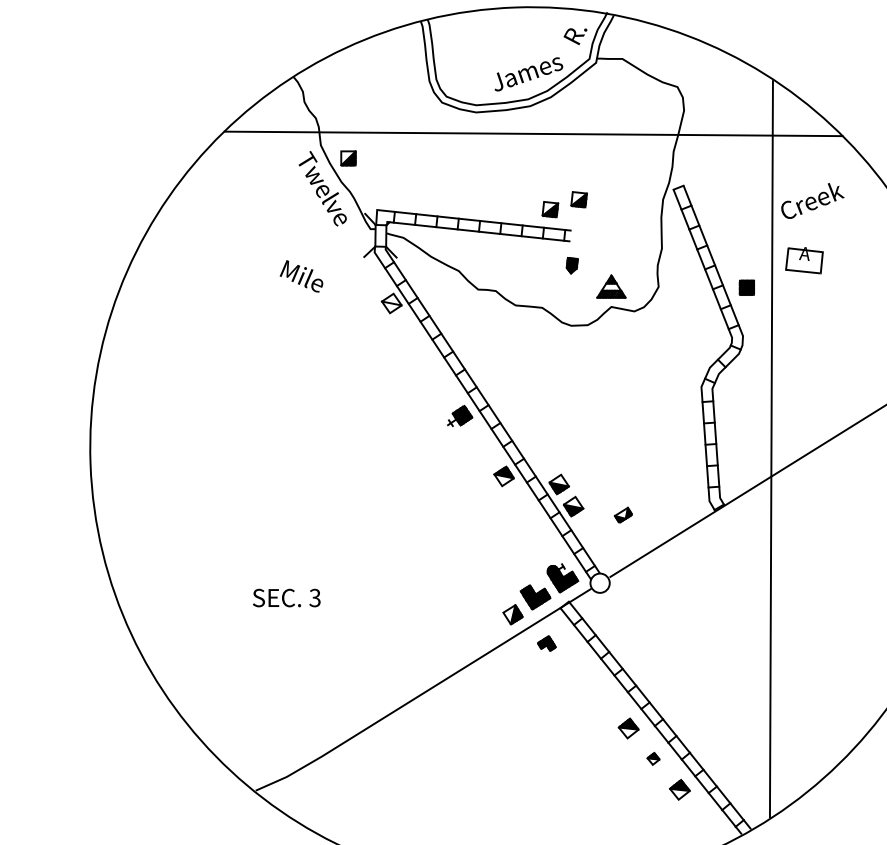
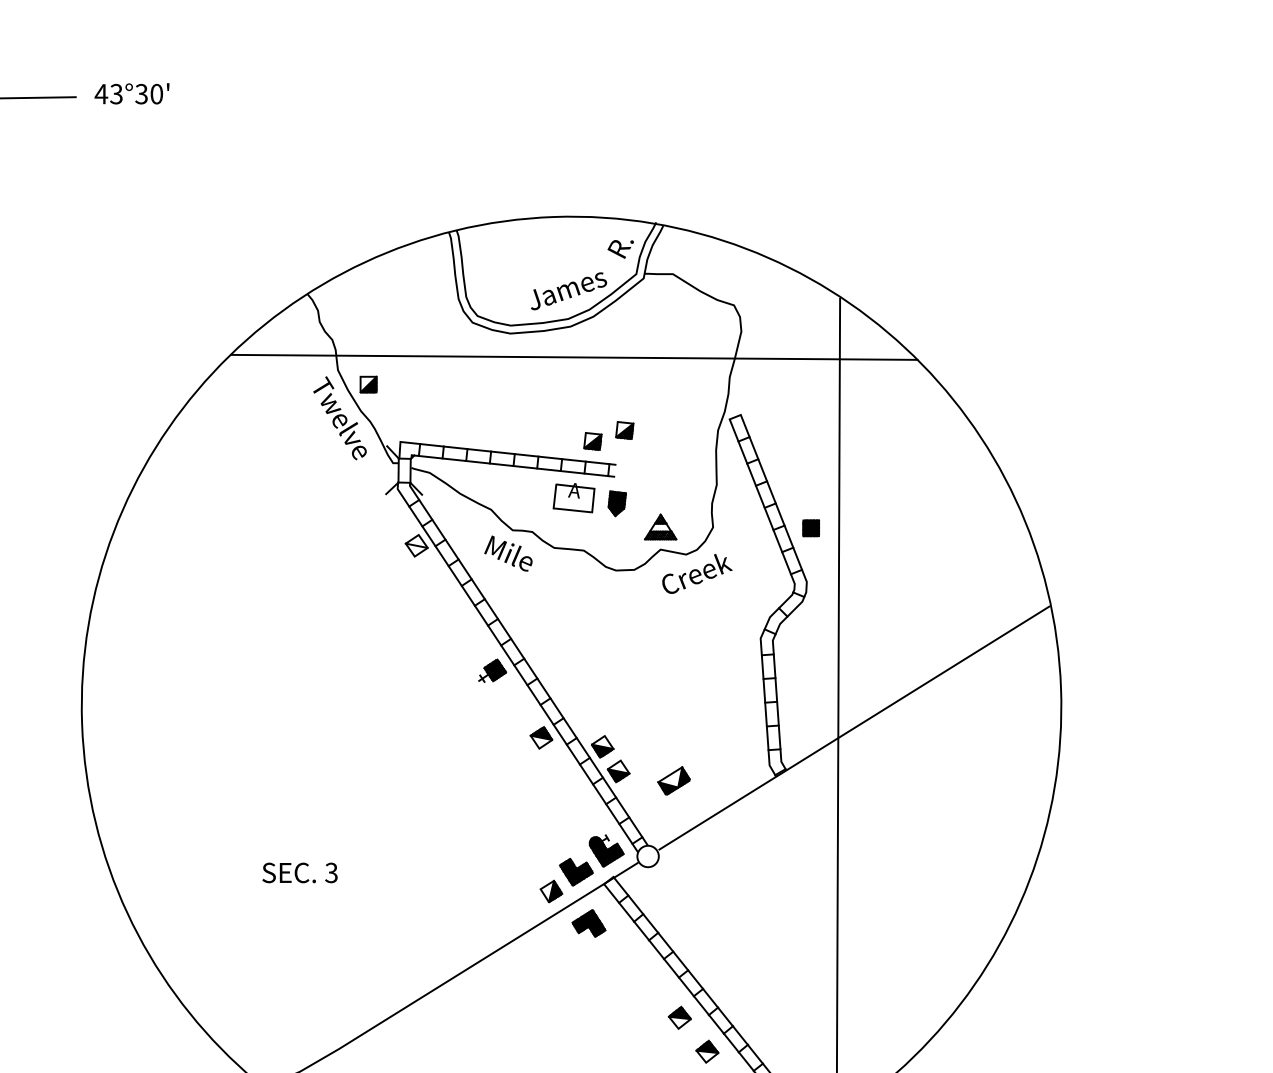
text: (812, 200) -> (697, 573), moved
part: (803, 260) -> (573, 498), moved
part: (571, 265) -> (616, 503), size x1.43
text: (301, 276) -> (508, 553), moved
part: (622, 514) -> (673, 780), size x1.67
part: (546, 643) -> (588, 923), size x1.67
part: (653, 758) -> (707, 1051), size x1.67

